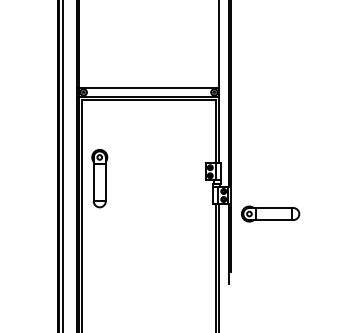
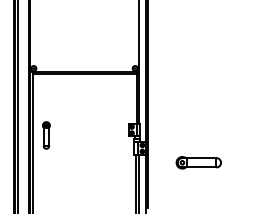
line: (149, 87) -> (84, 64), removed
part: (99, 178) -> (46, 135), size x0.6
part: (270, 213) -> (198, 162), moved

